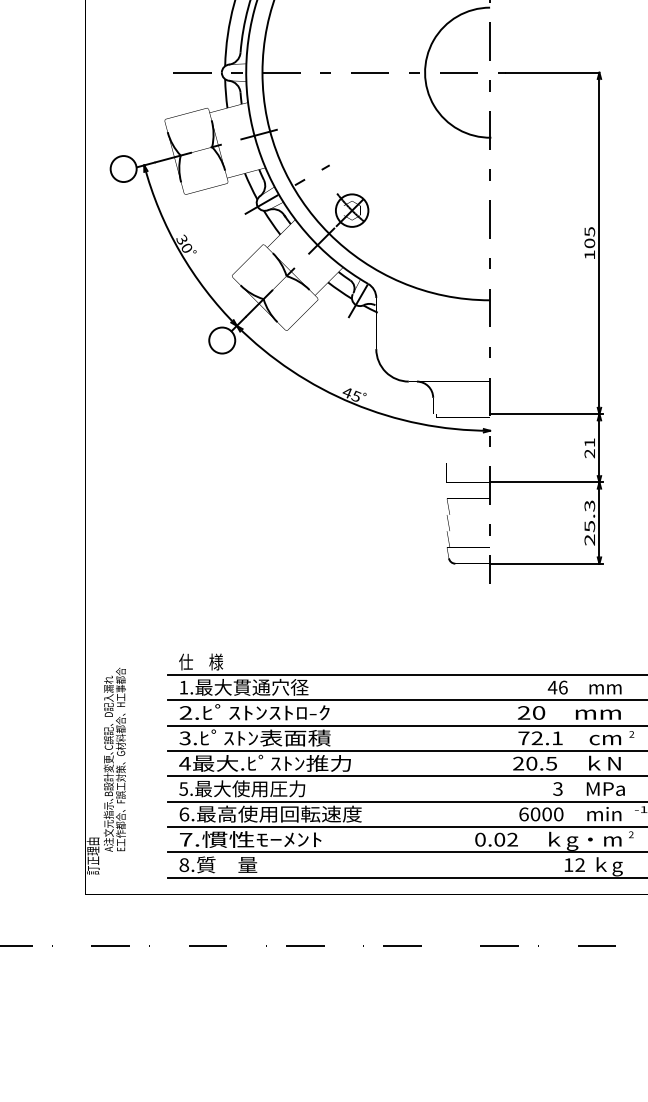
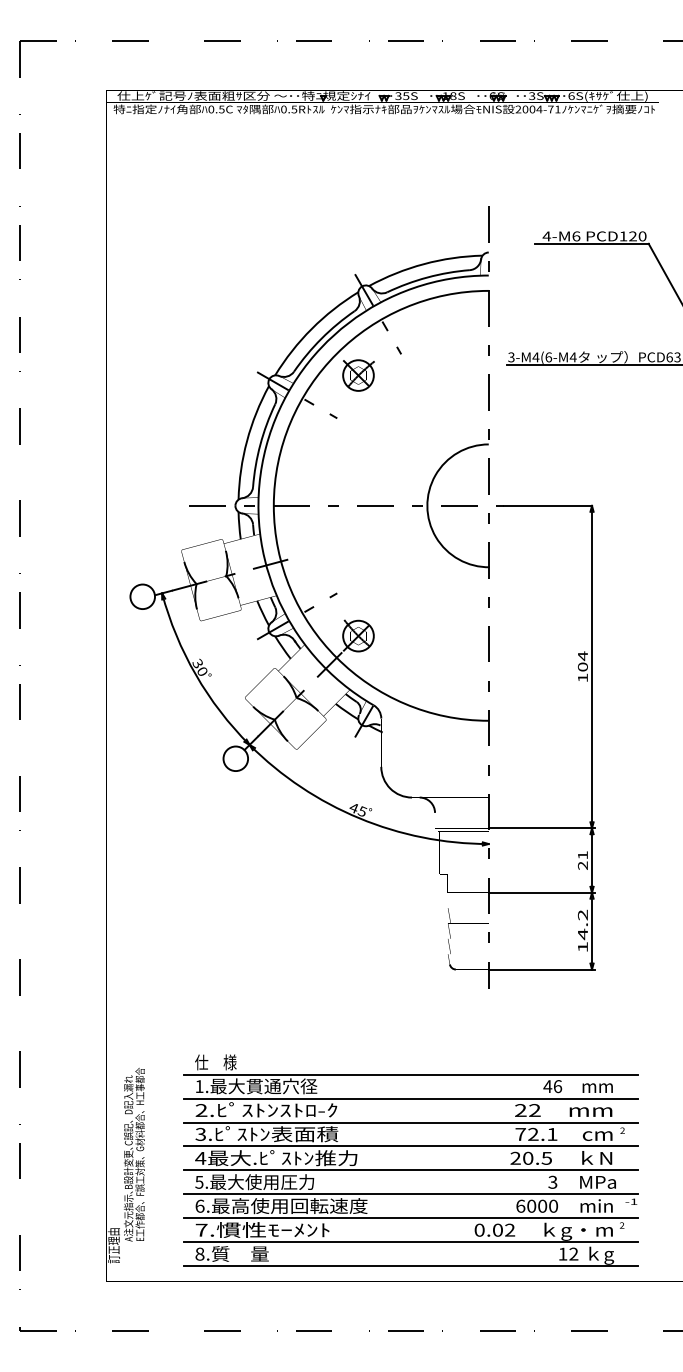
text: (589, 232) -> (582, 656), 105 -> 104
text: (589, 522) -> (582, 930), 25.3 -> 14.2
text: (538, 712) -> (534, 1110), 20 -> 22

